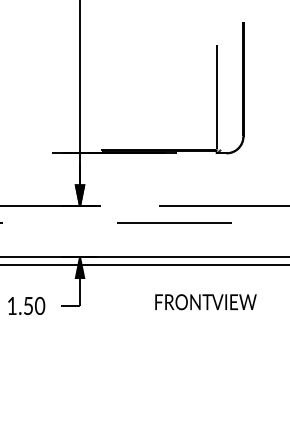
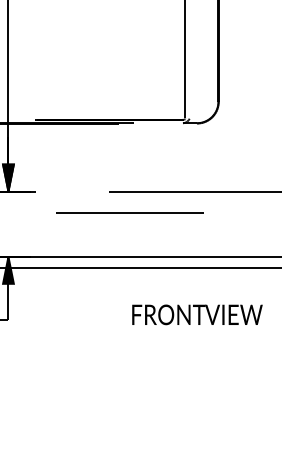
text: (205, 302) -> (196, 315), moved

